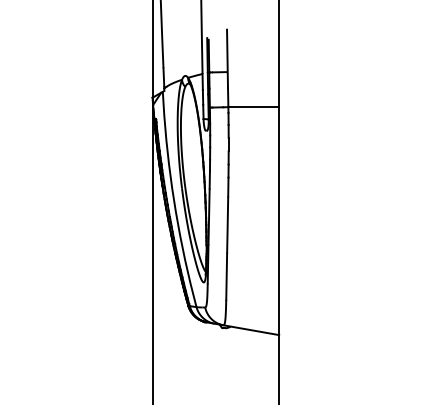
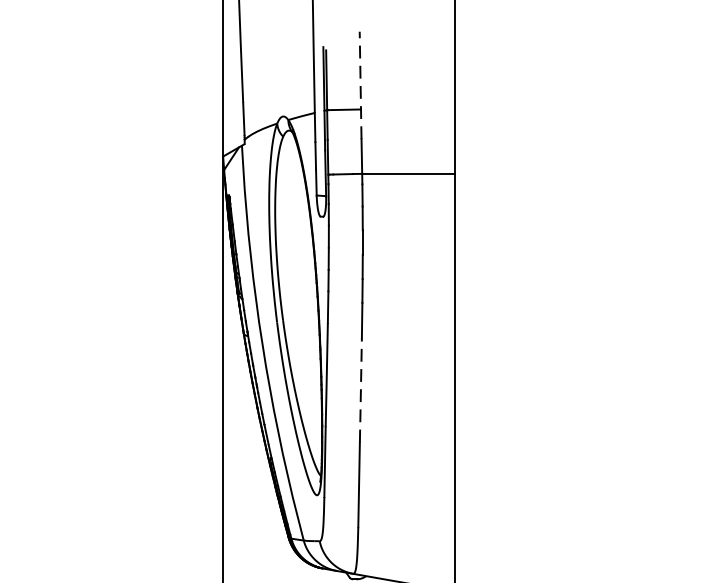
line: (227, 58) -> (360, 84), solid -> dashed
line: (227, 225) -> (360, 390), solid -> dashed

